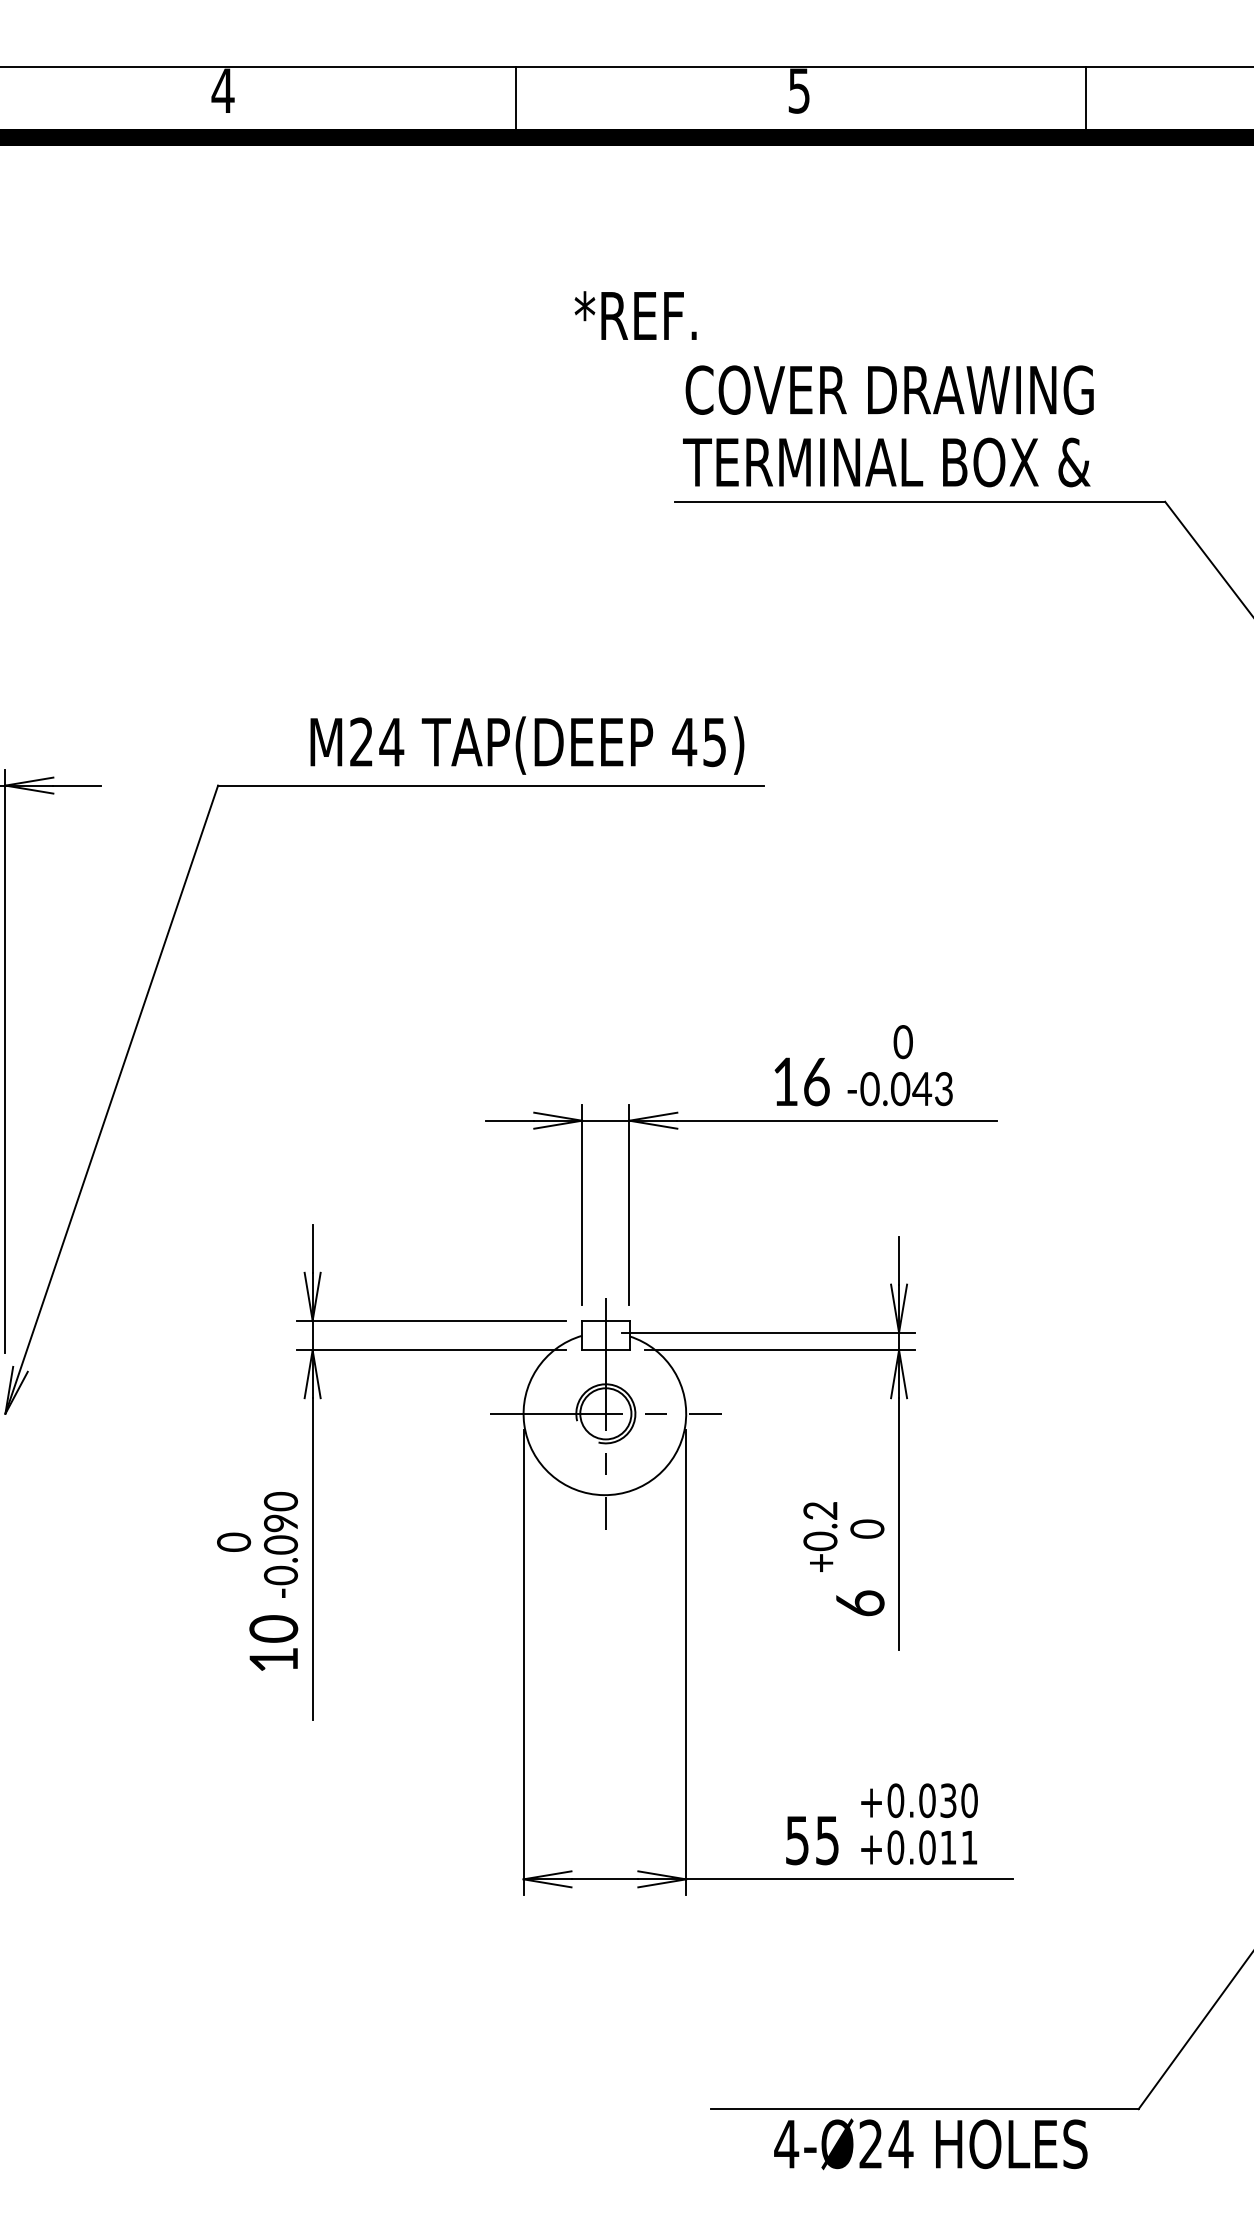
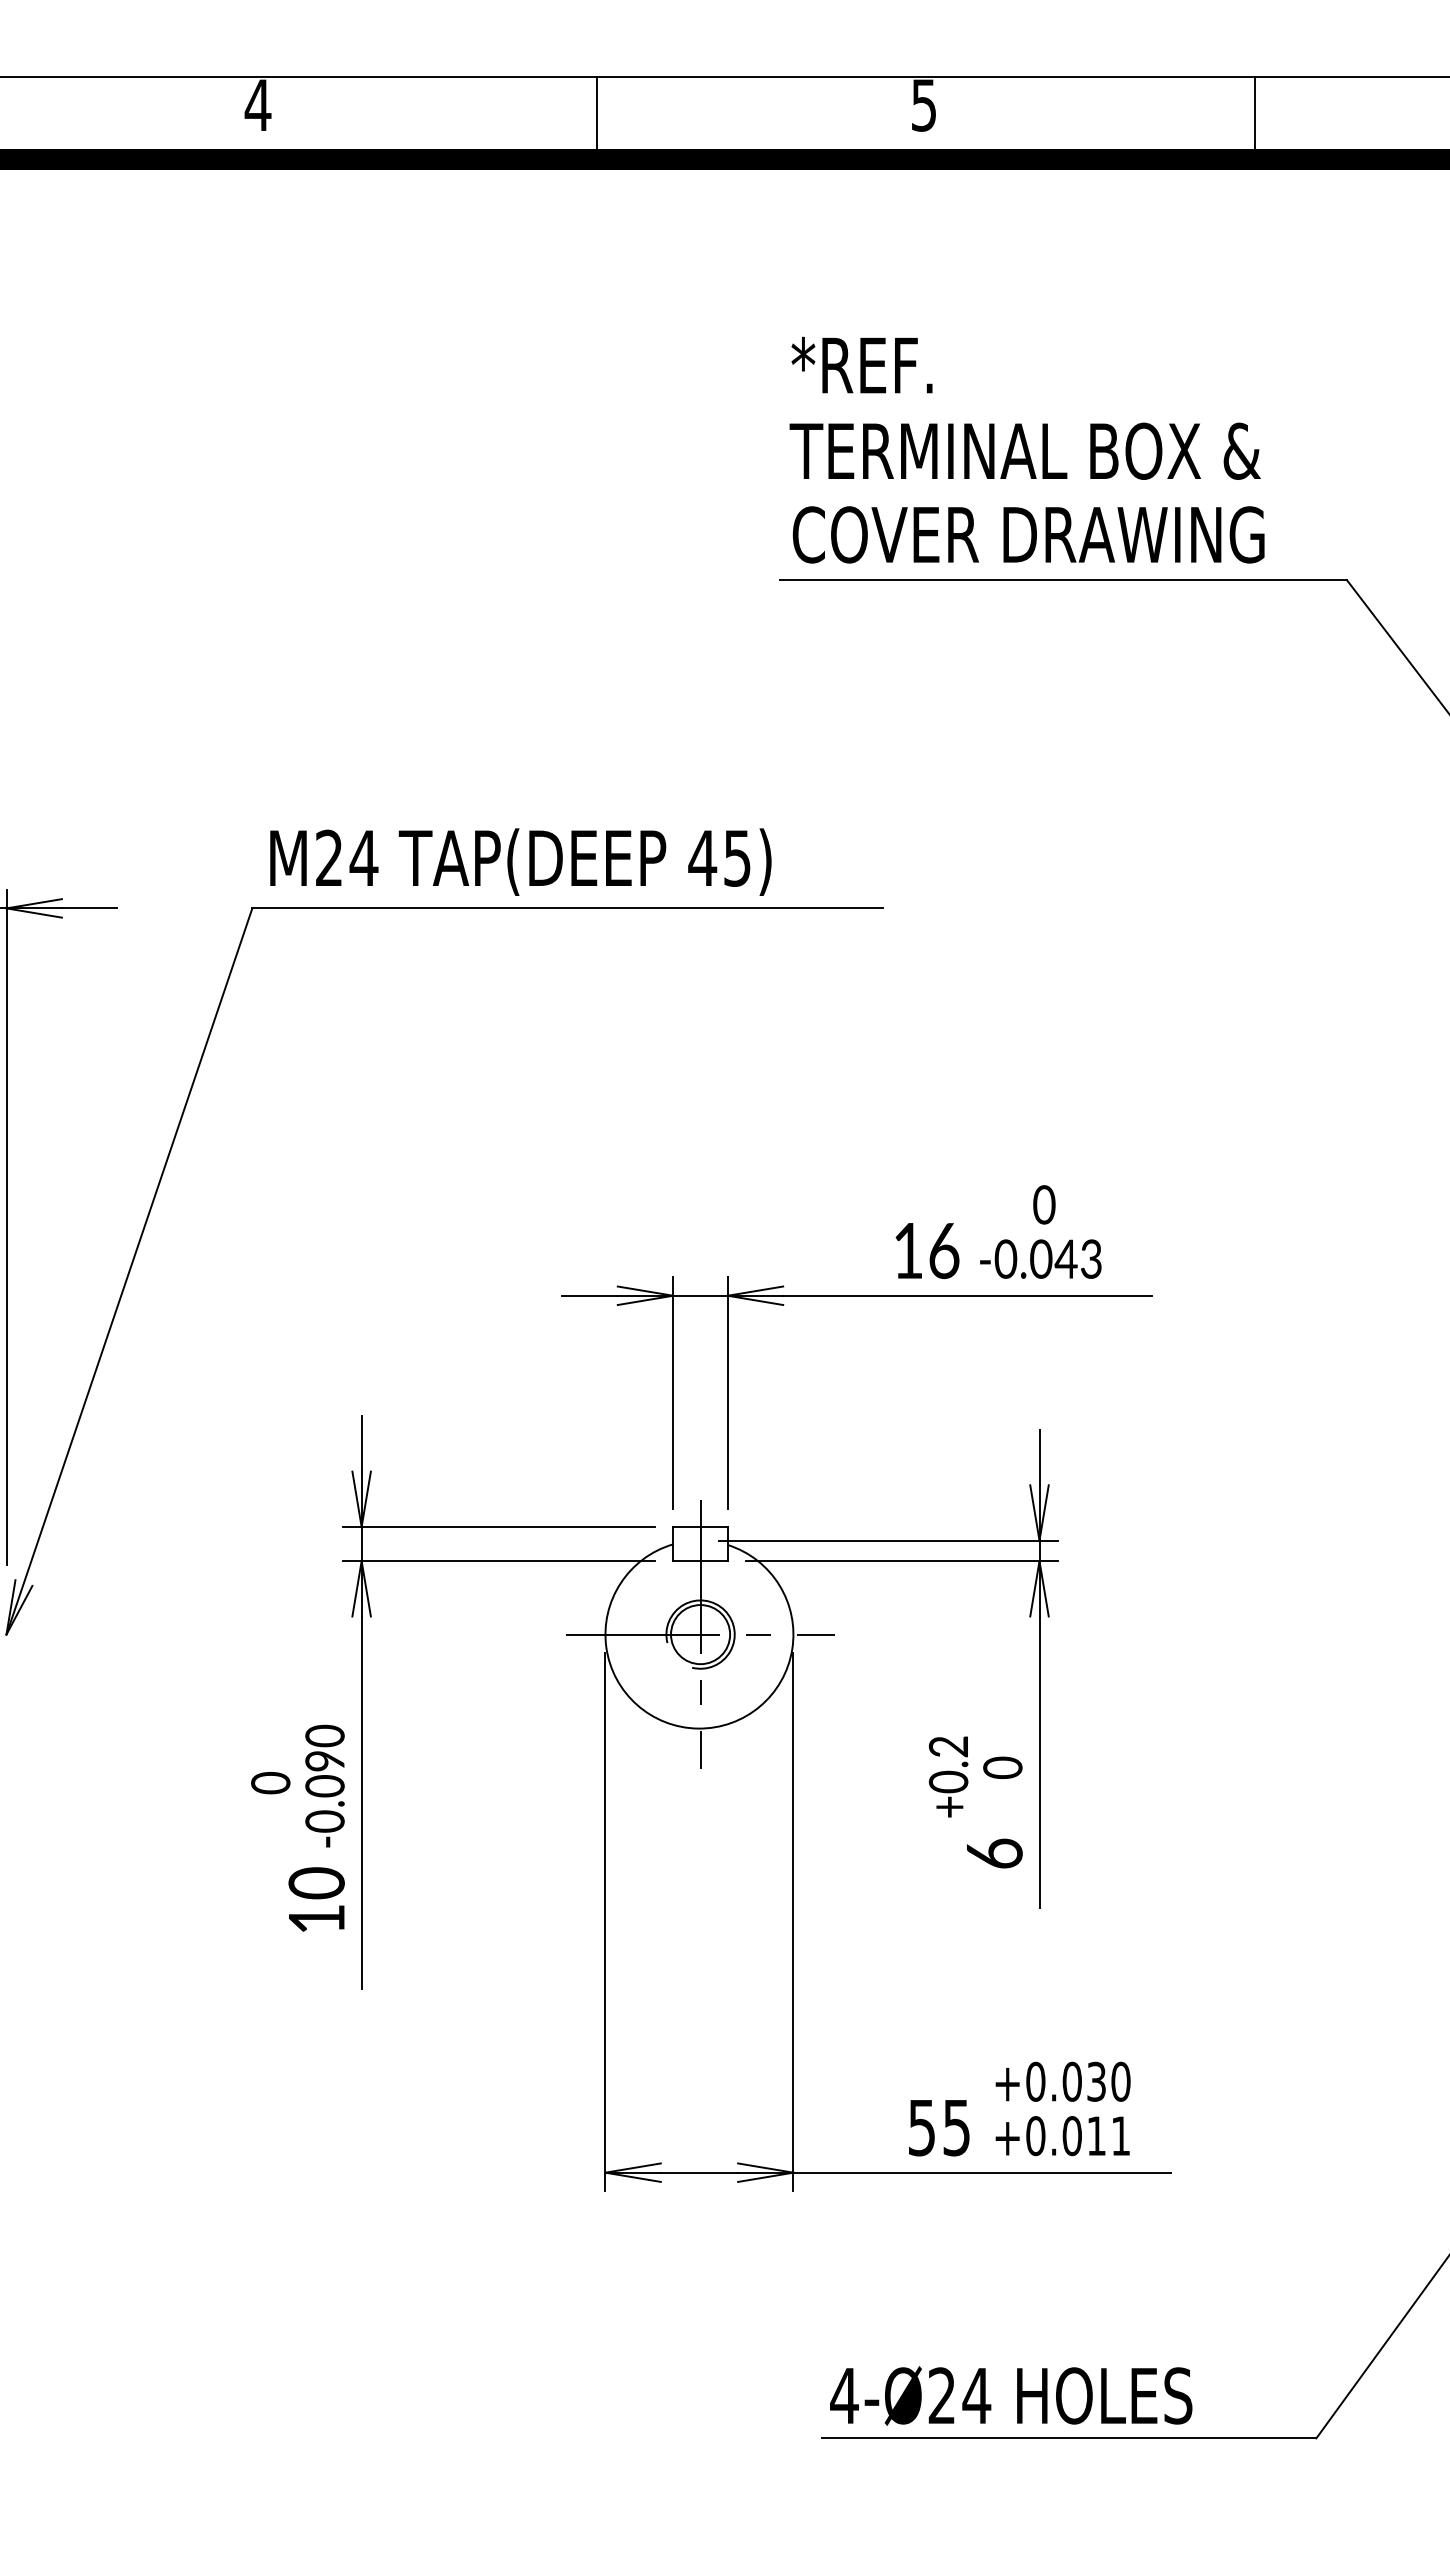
text: (635, 315) -> (861, 365), moved
text: (887, 389) -> (1026, 450), COVER DRAWING -> TERMINAL BOX &
text: (887, 462) -> (1026, 534), TERMINAL BOX & -> COVER DRAWING
text: (527, 745) -> (520, 861), moved
text: (931, 2143) -> (1011, 2395), moved

